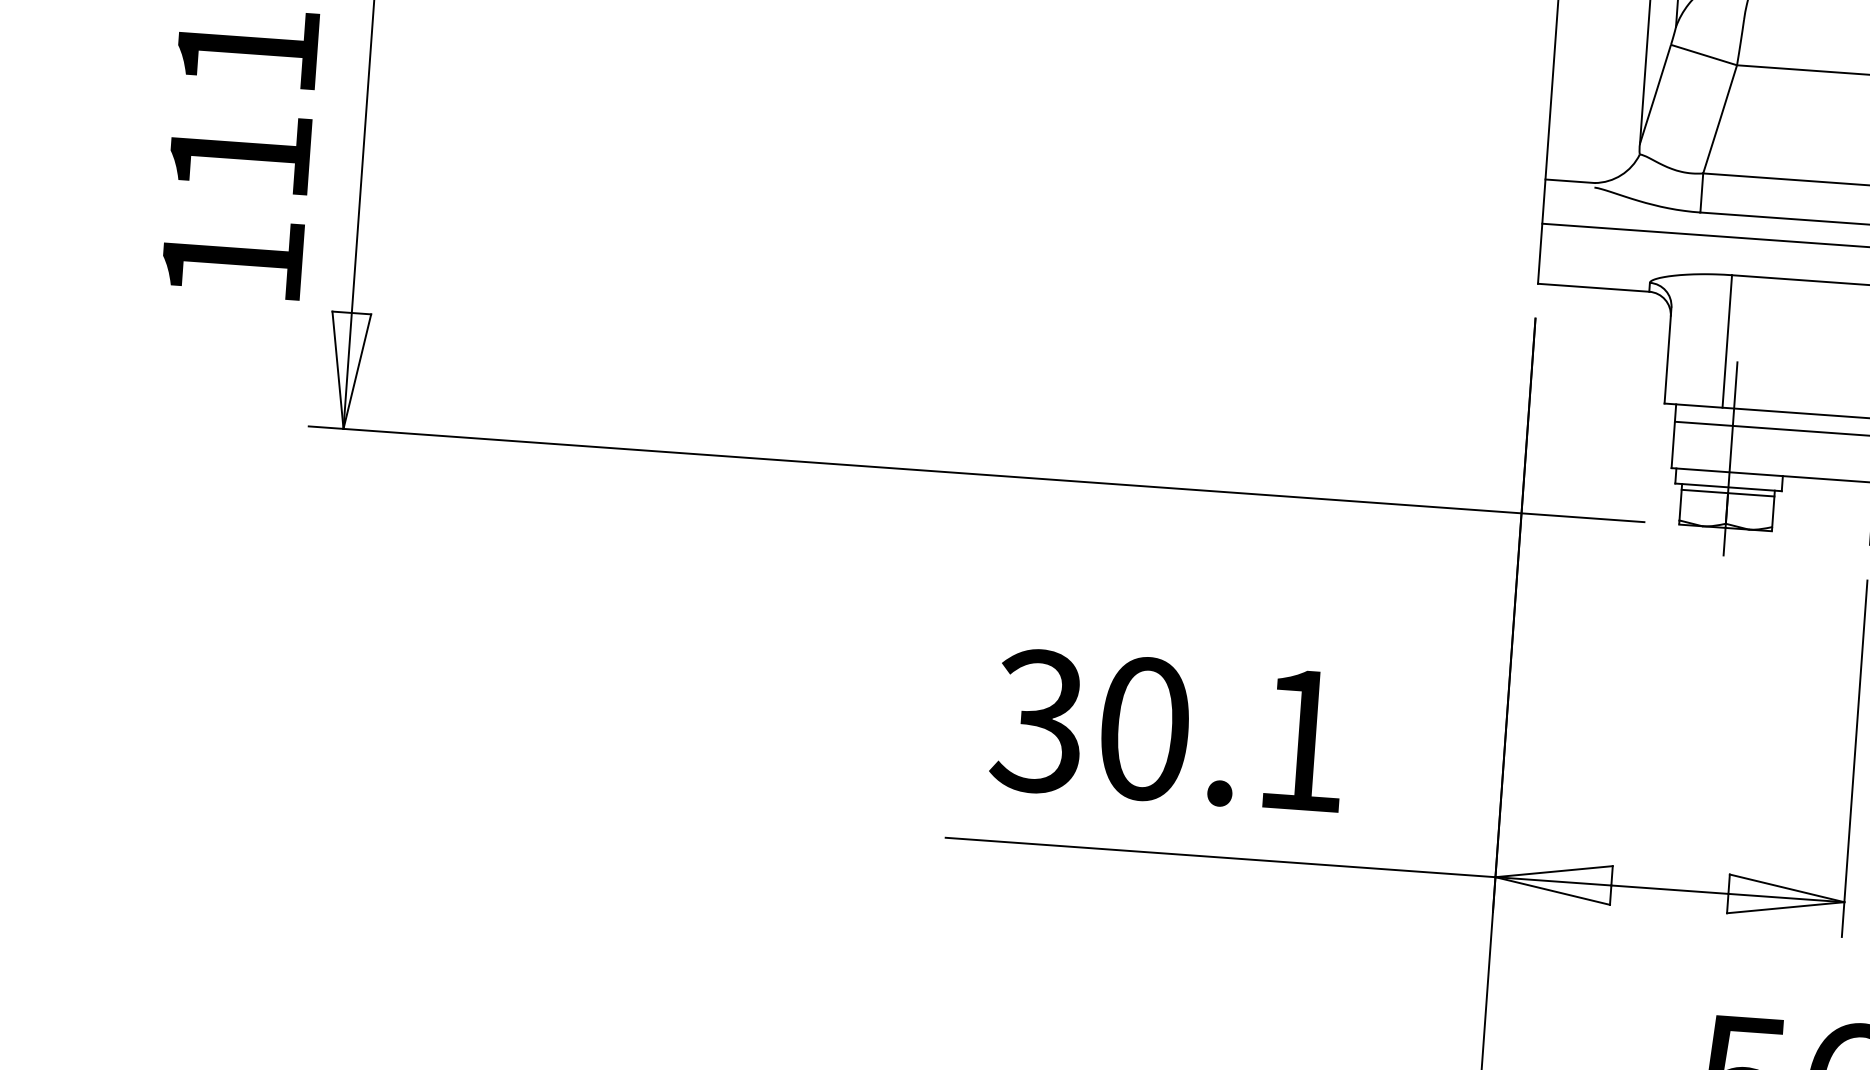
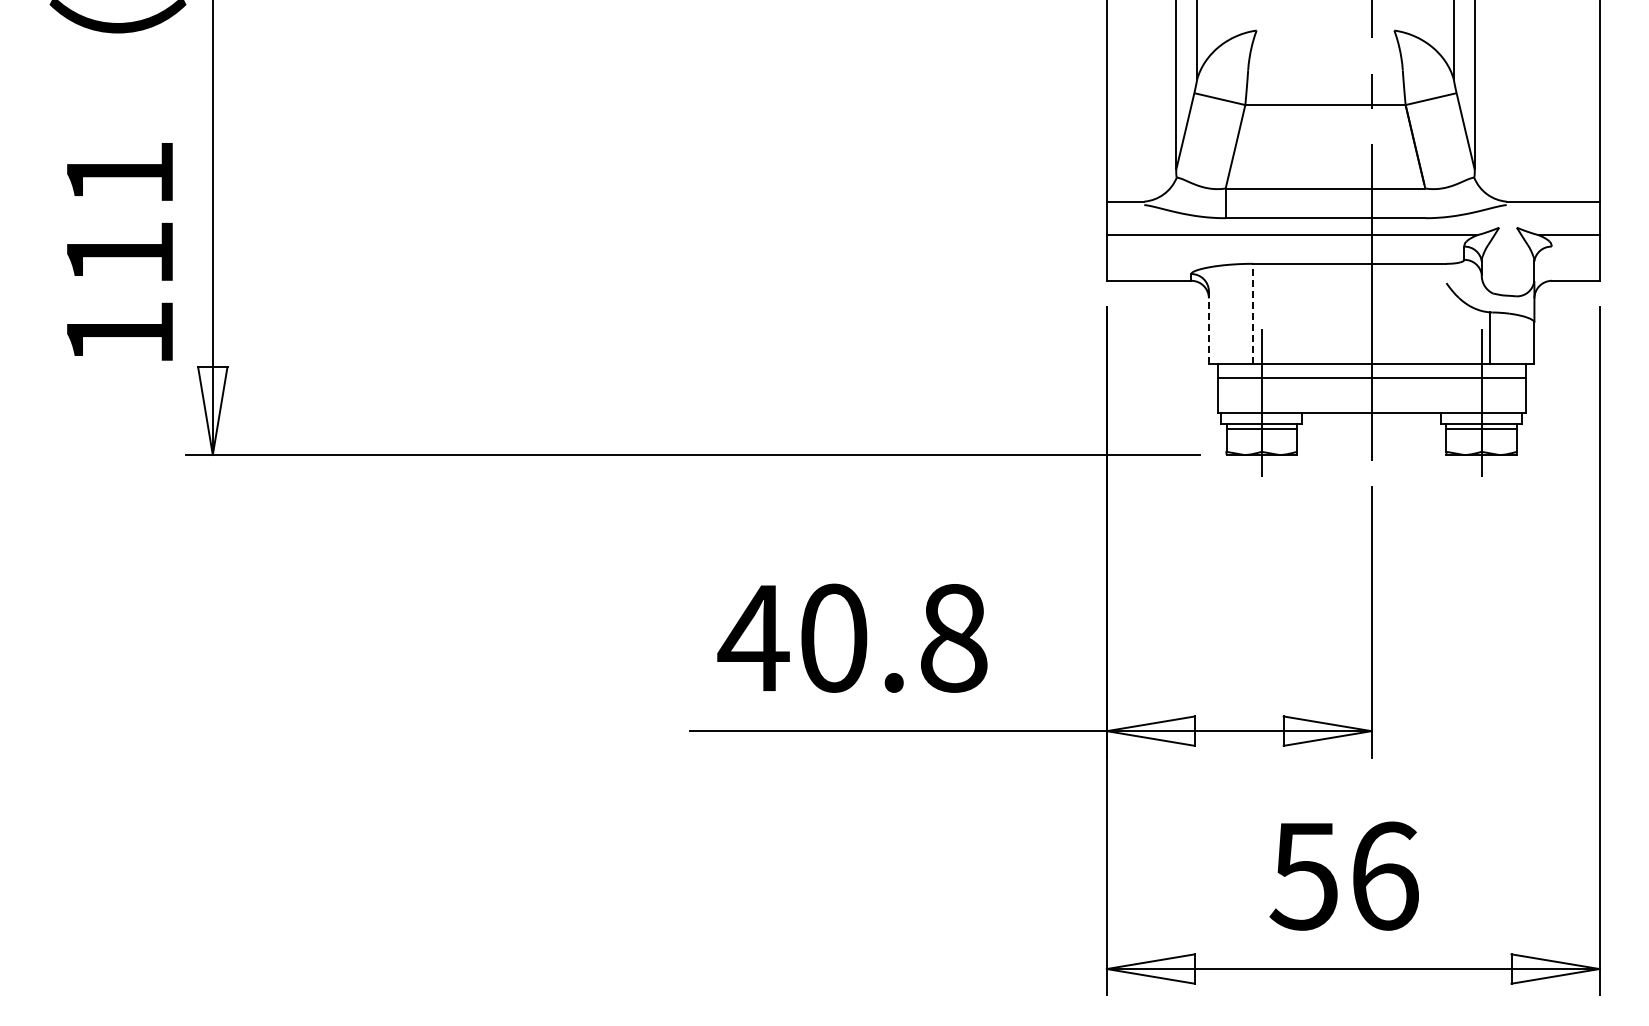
line: (1726, 340) -> (1252, 313), solid -> dashed
line: (1667, 356) -> (1208, 328), solid -> dashed
text: (1169, 729) -> (852, 637), 30.1 -> 40.8

